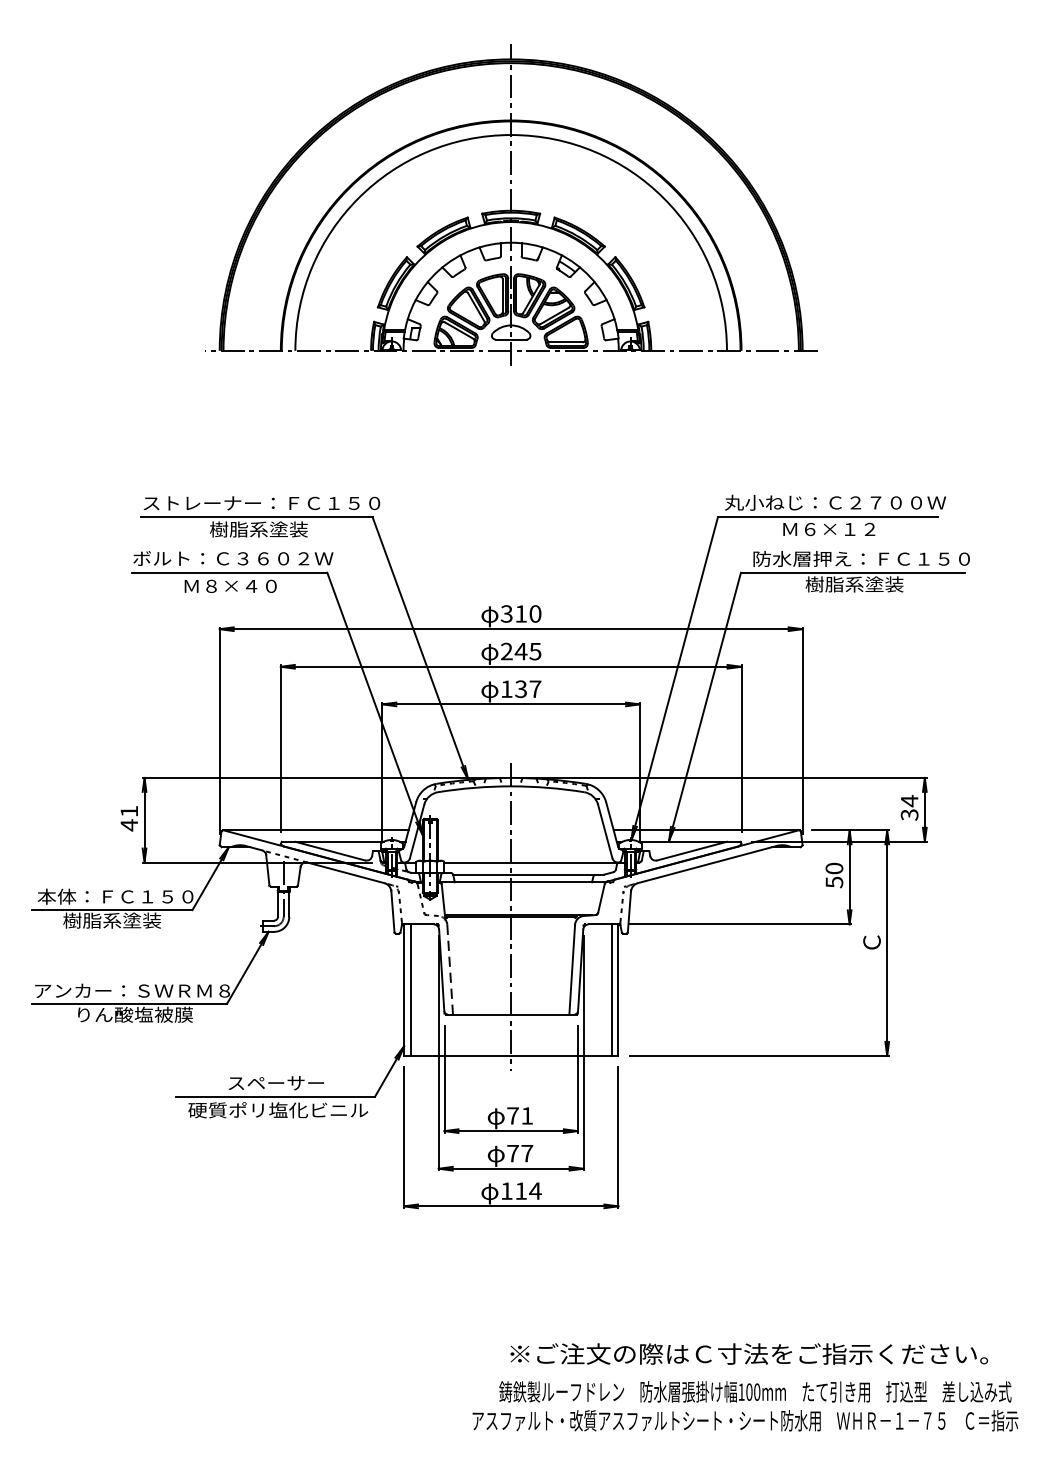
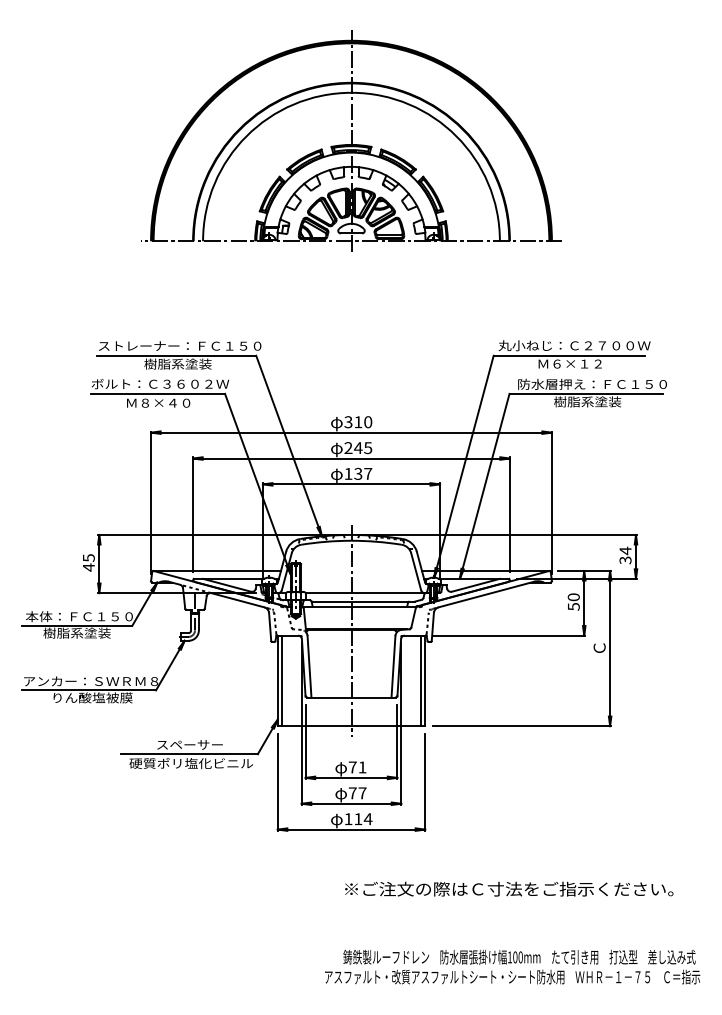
text: (128, 812) -> (88, 558), 41 -> 45
line: (450, 969) -> (309, 666), dashed -> solid
text: (749, 1353) -> (509, 888), moved

